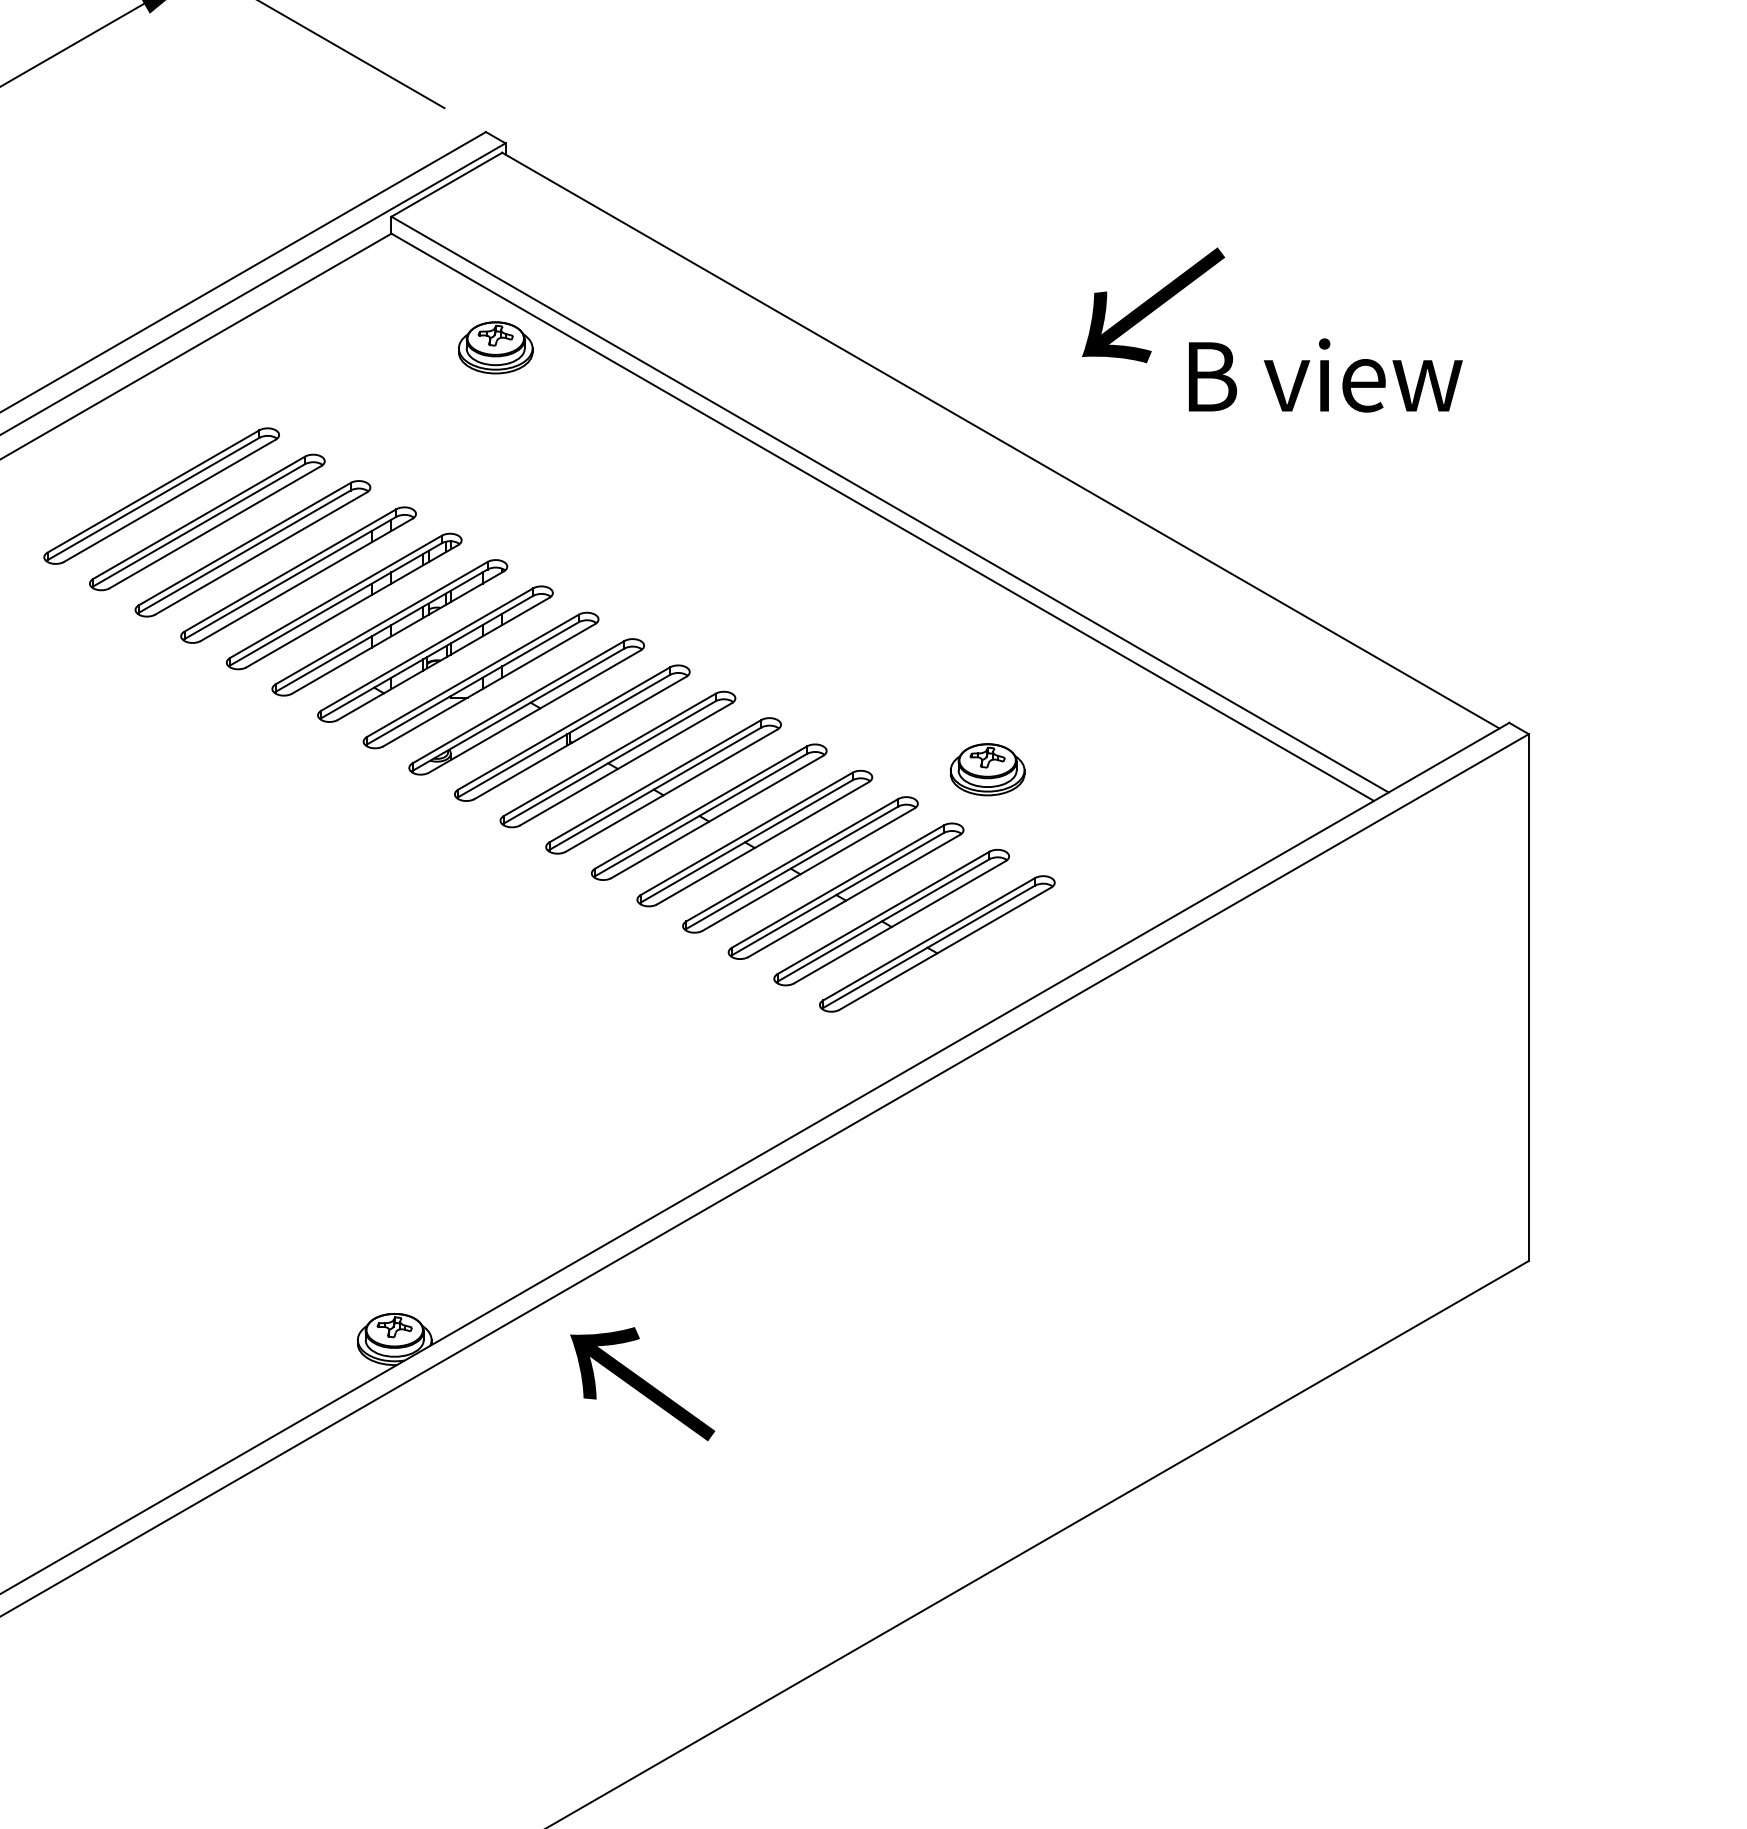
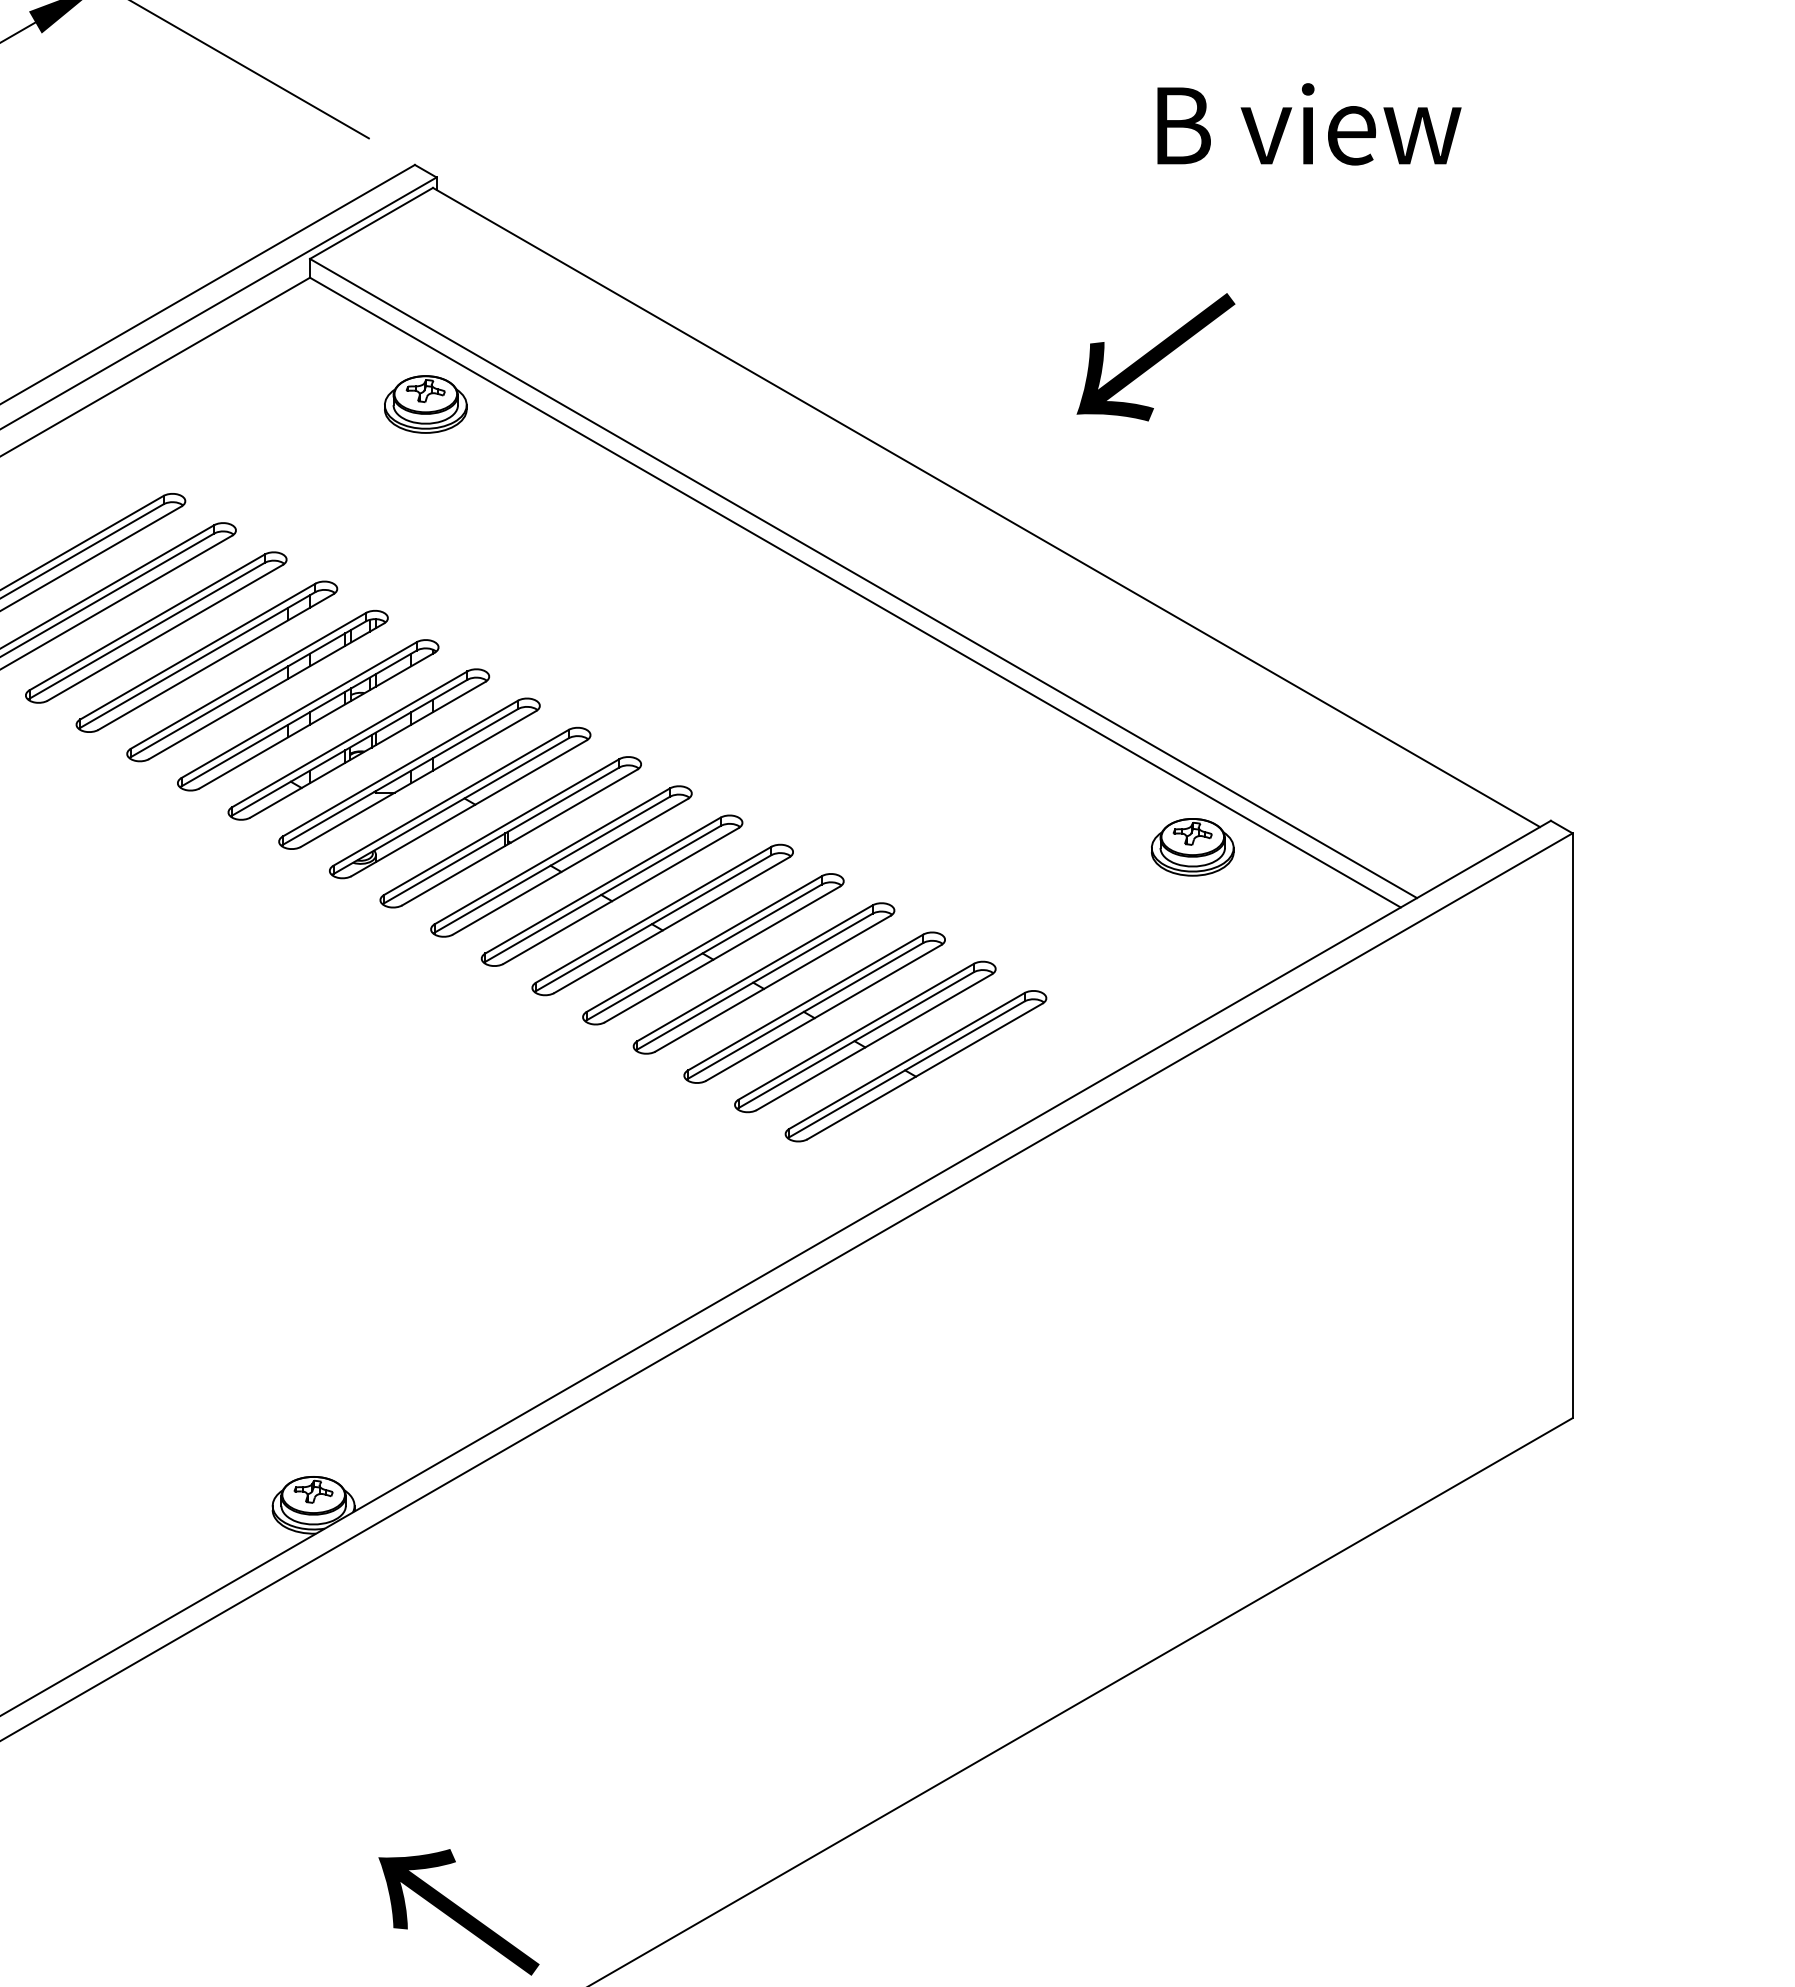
text: (1325, 375) -> (1309, 124), moved
part: (987, 769) -> (1192, 847), moved
text: (642, 1384) -> (458, 1912), moved

